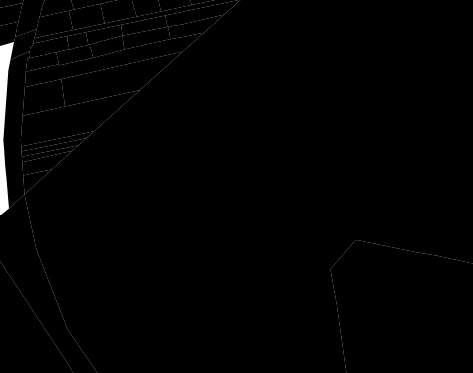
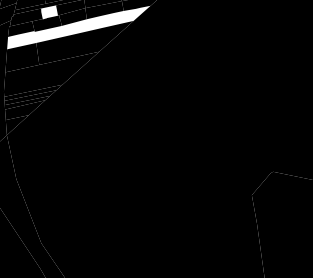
fill: (77, 40) -> (49, 12), removed
fill: (114, 59) -> (78, 27), removed

